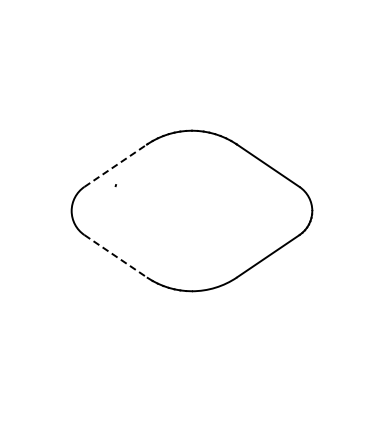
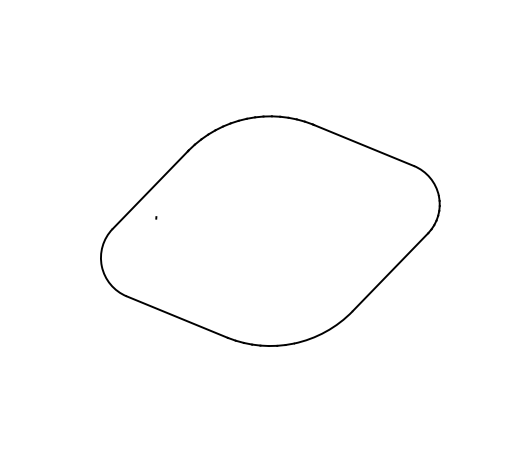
line: (115, 165) -> (149, 189), dashed -> solid
line: (116, 256) -> (177, 317), dashed -> solid

